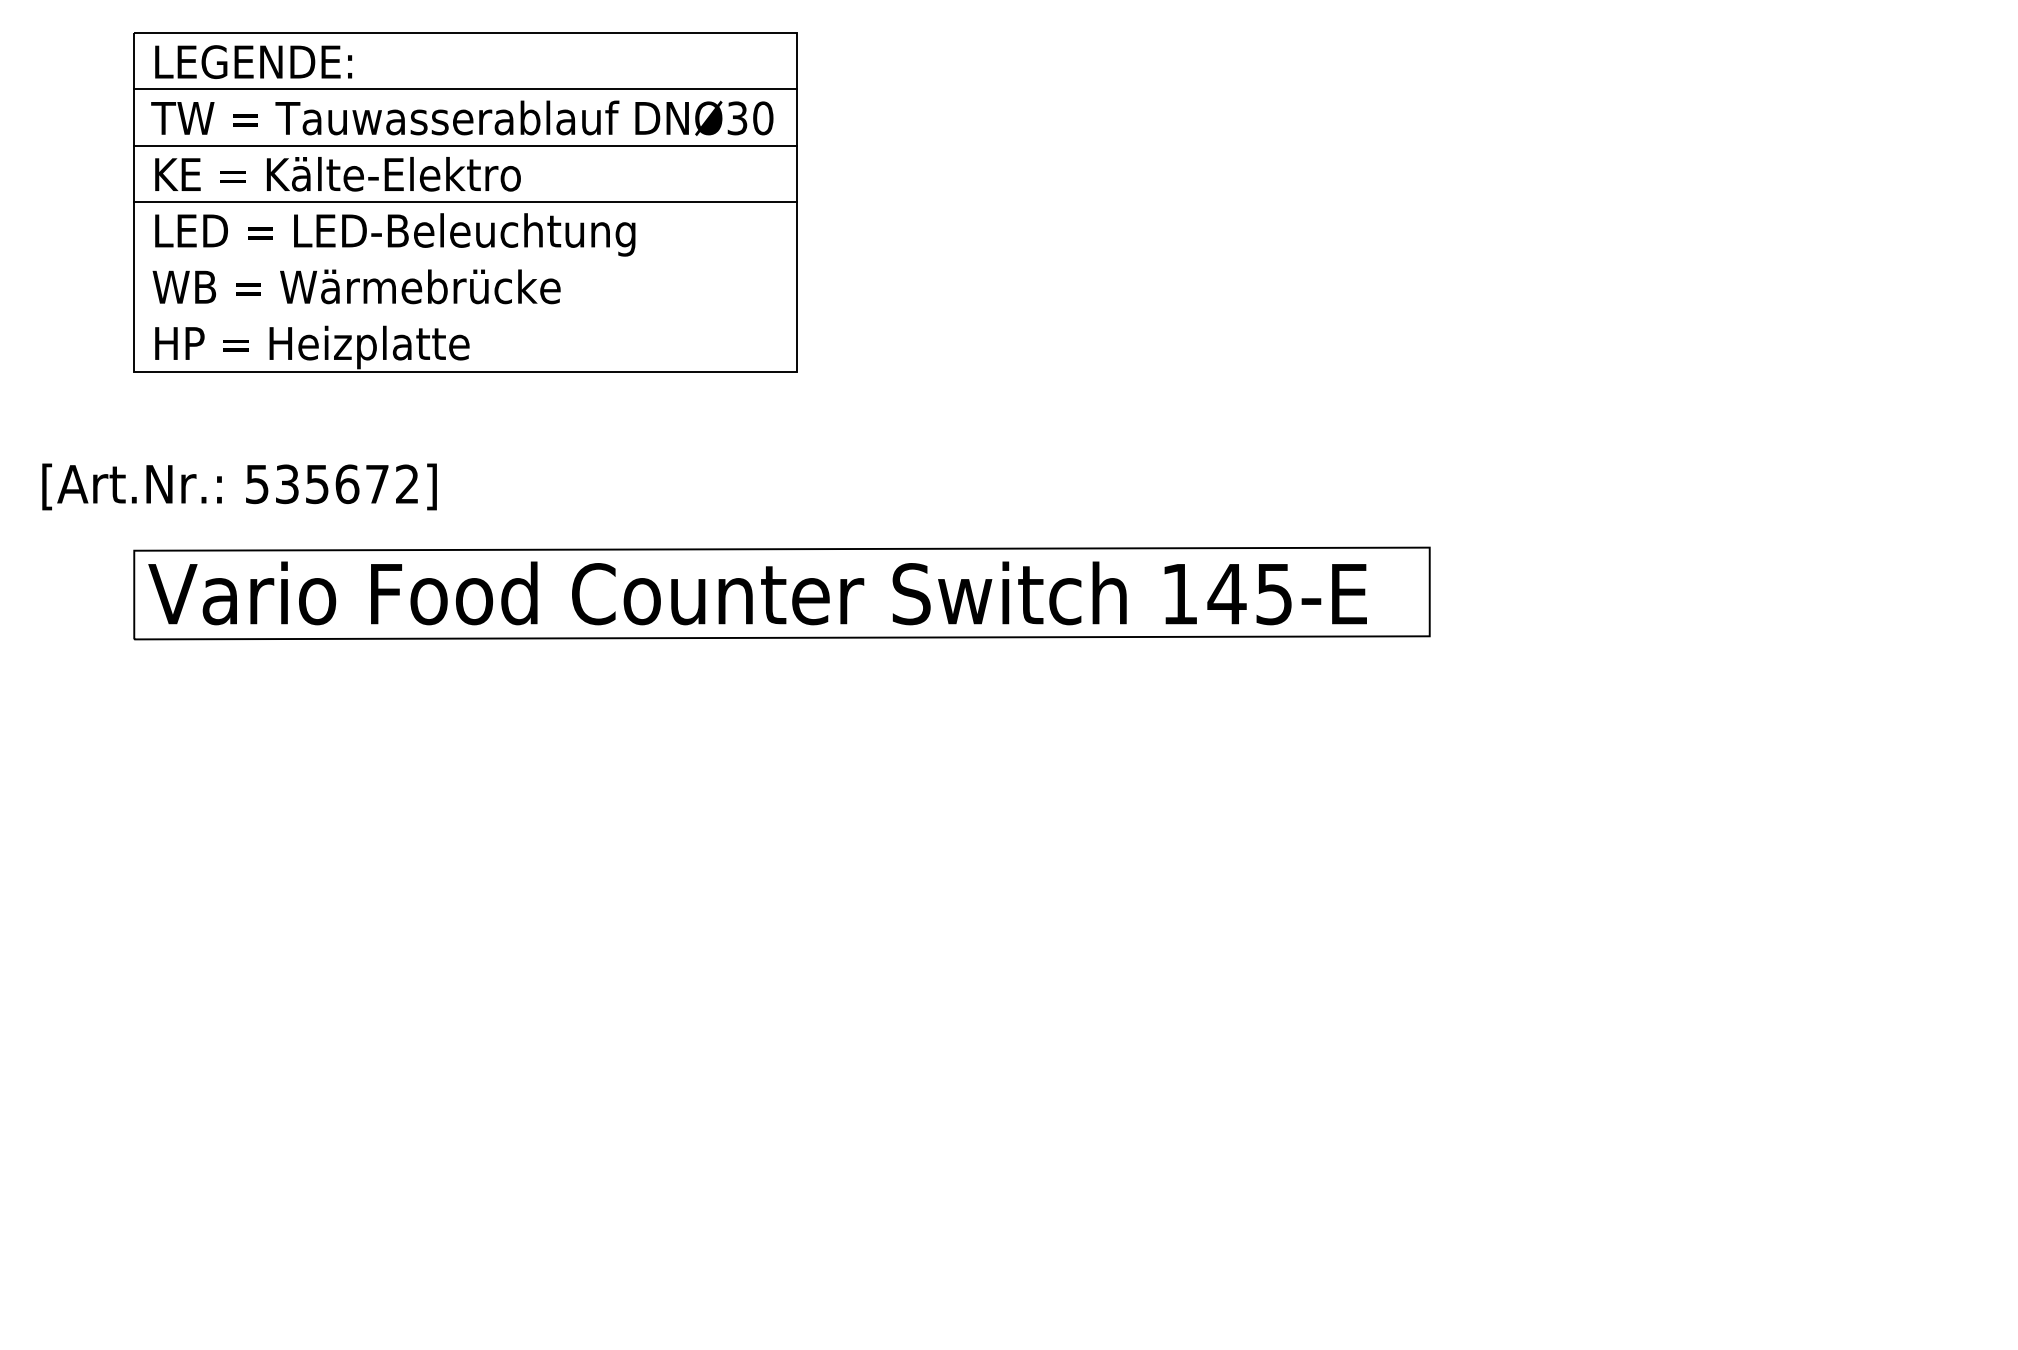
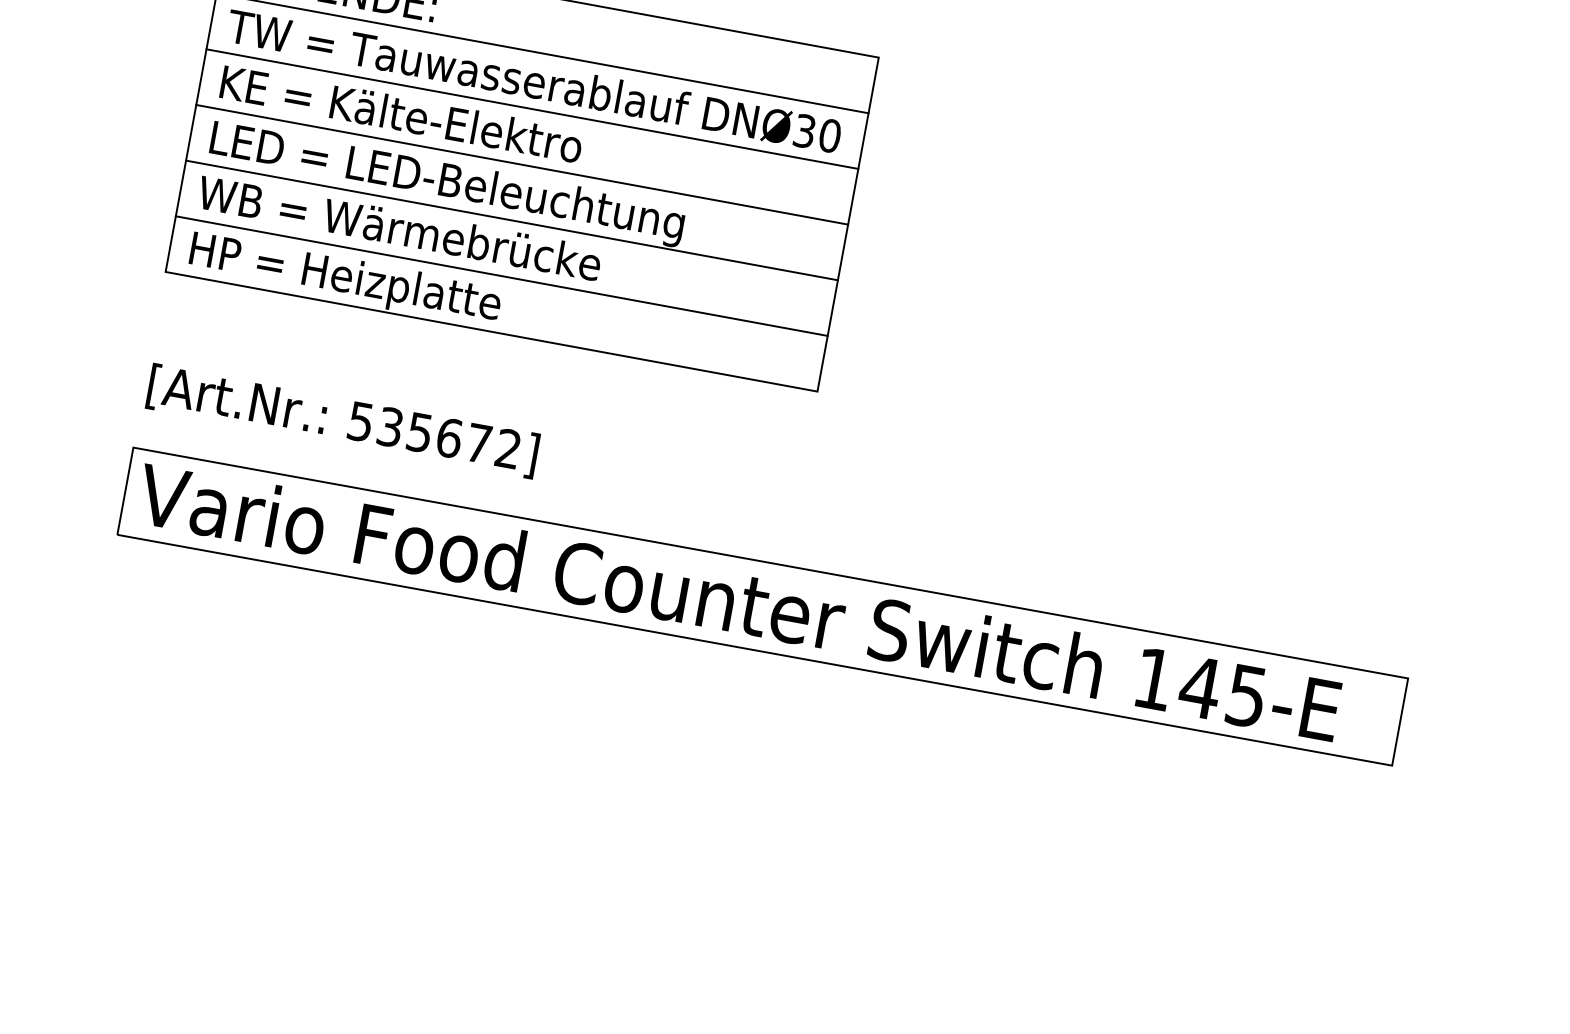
line: (465, 258) -> (511, 219), added
line: (465, 315) -> (501, 276), added
text: (239, 486) -> (342, 420), moved

